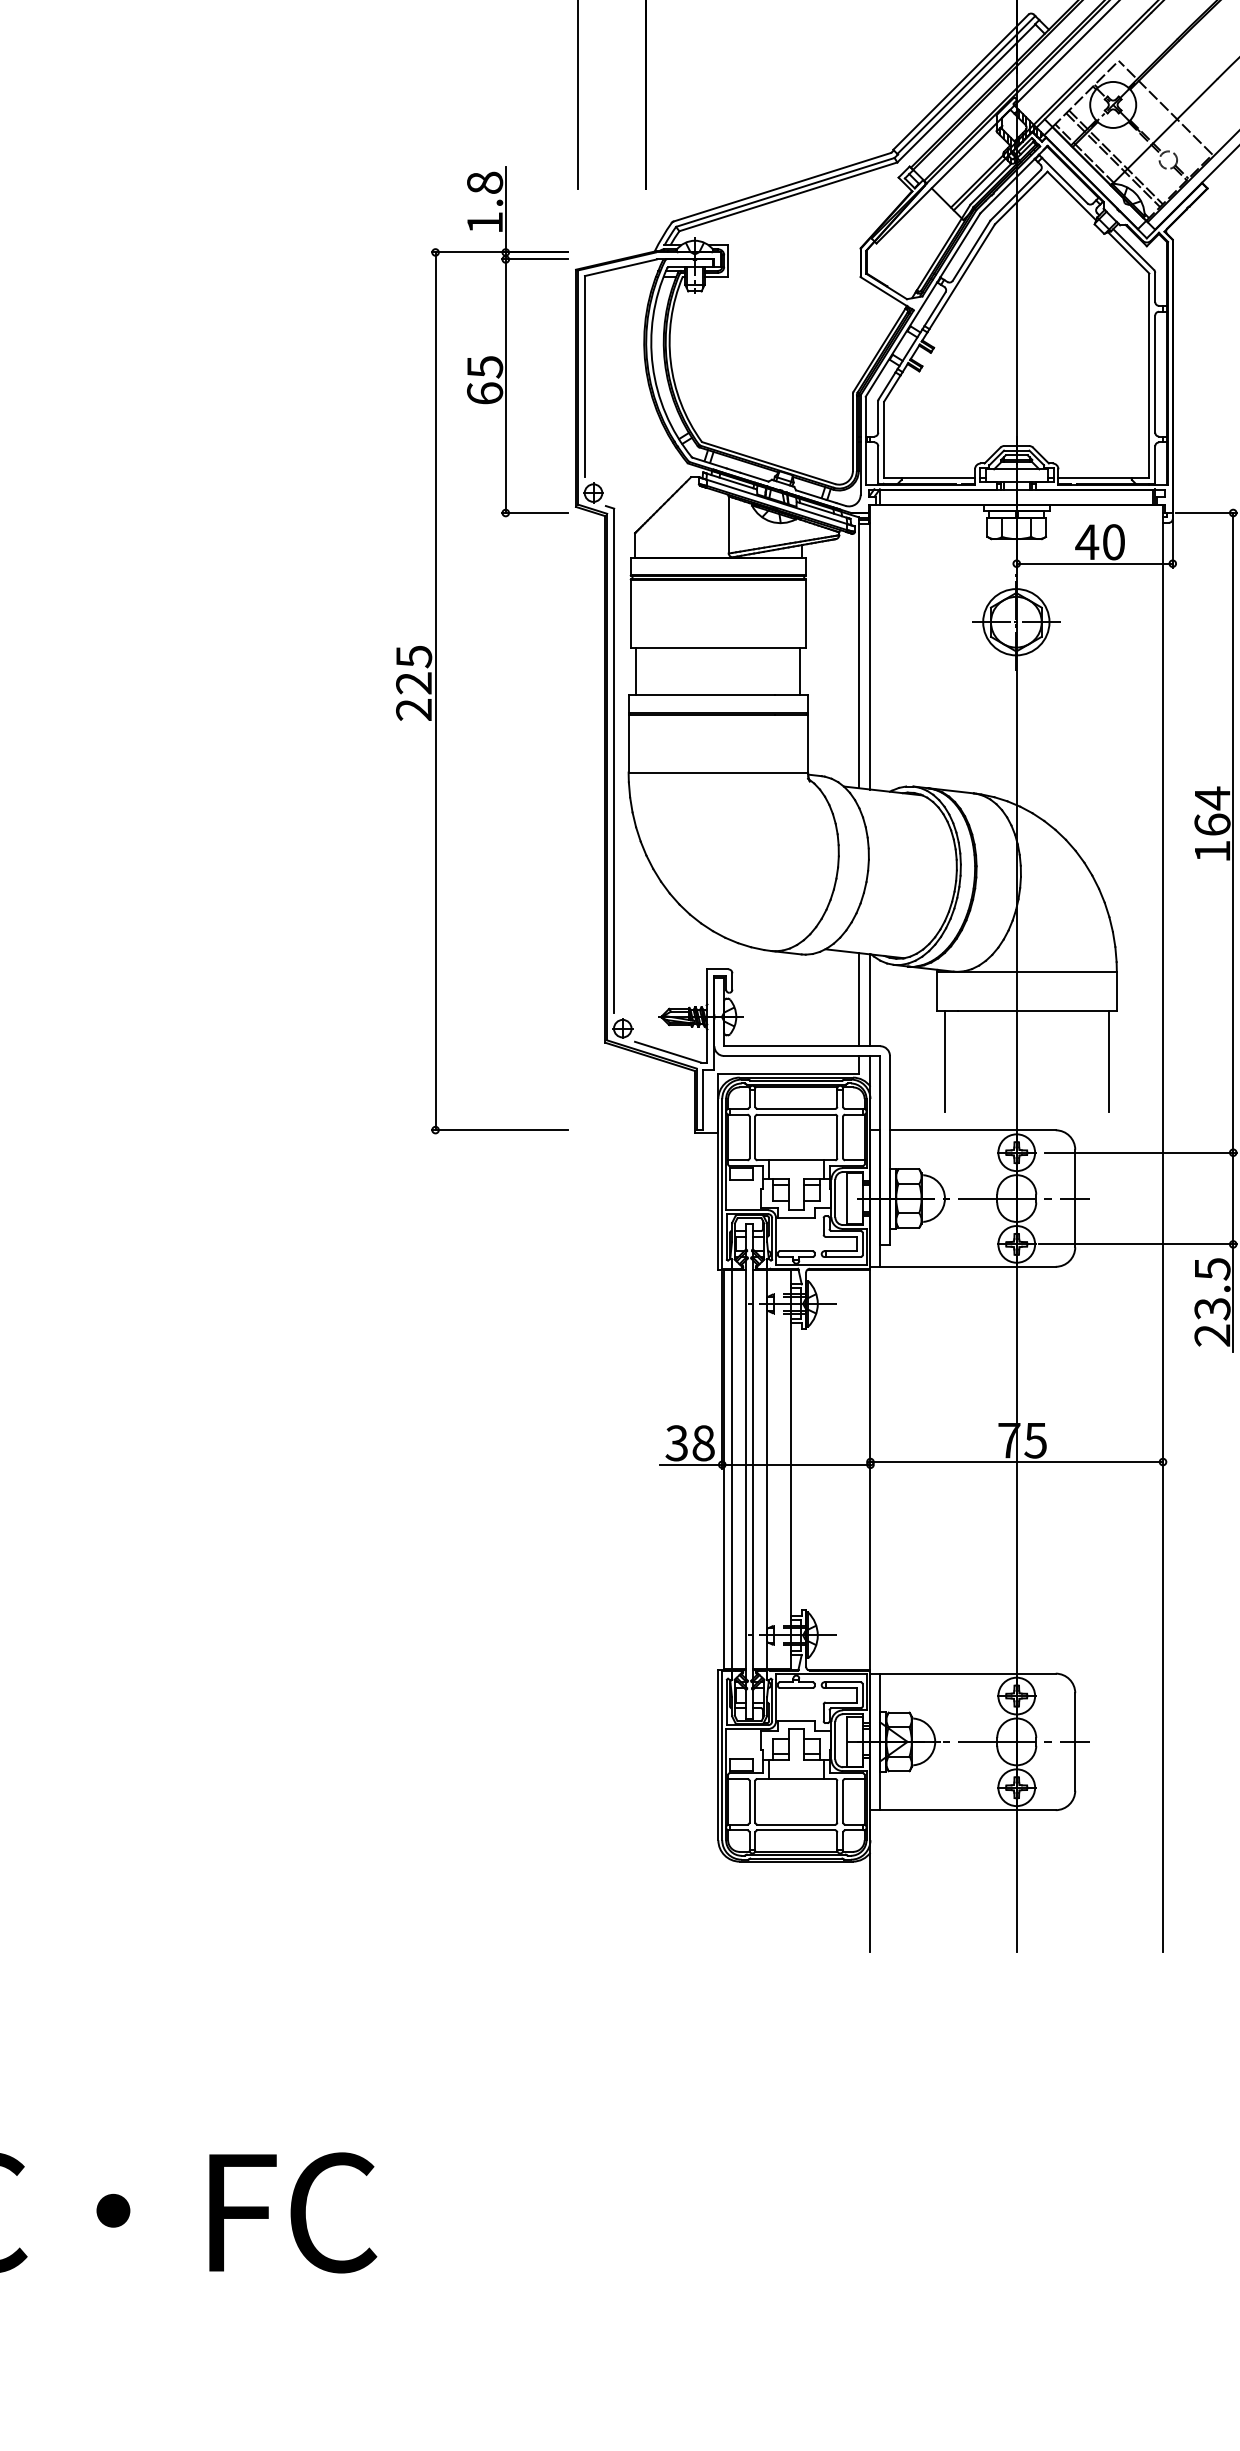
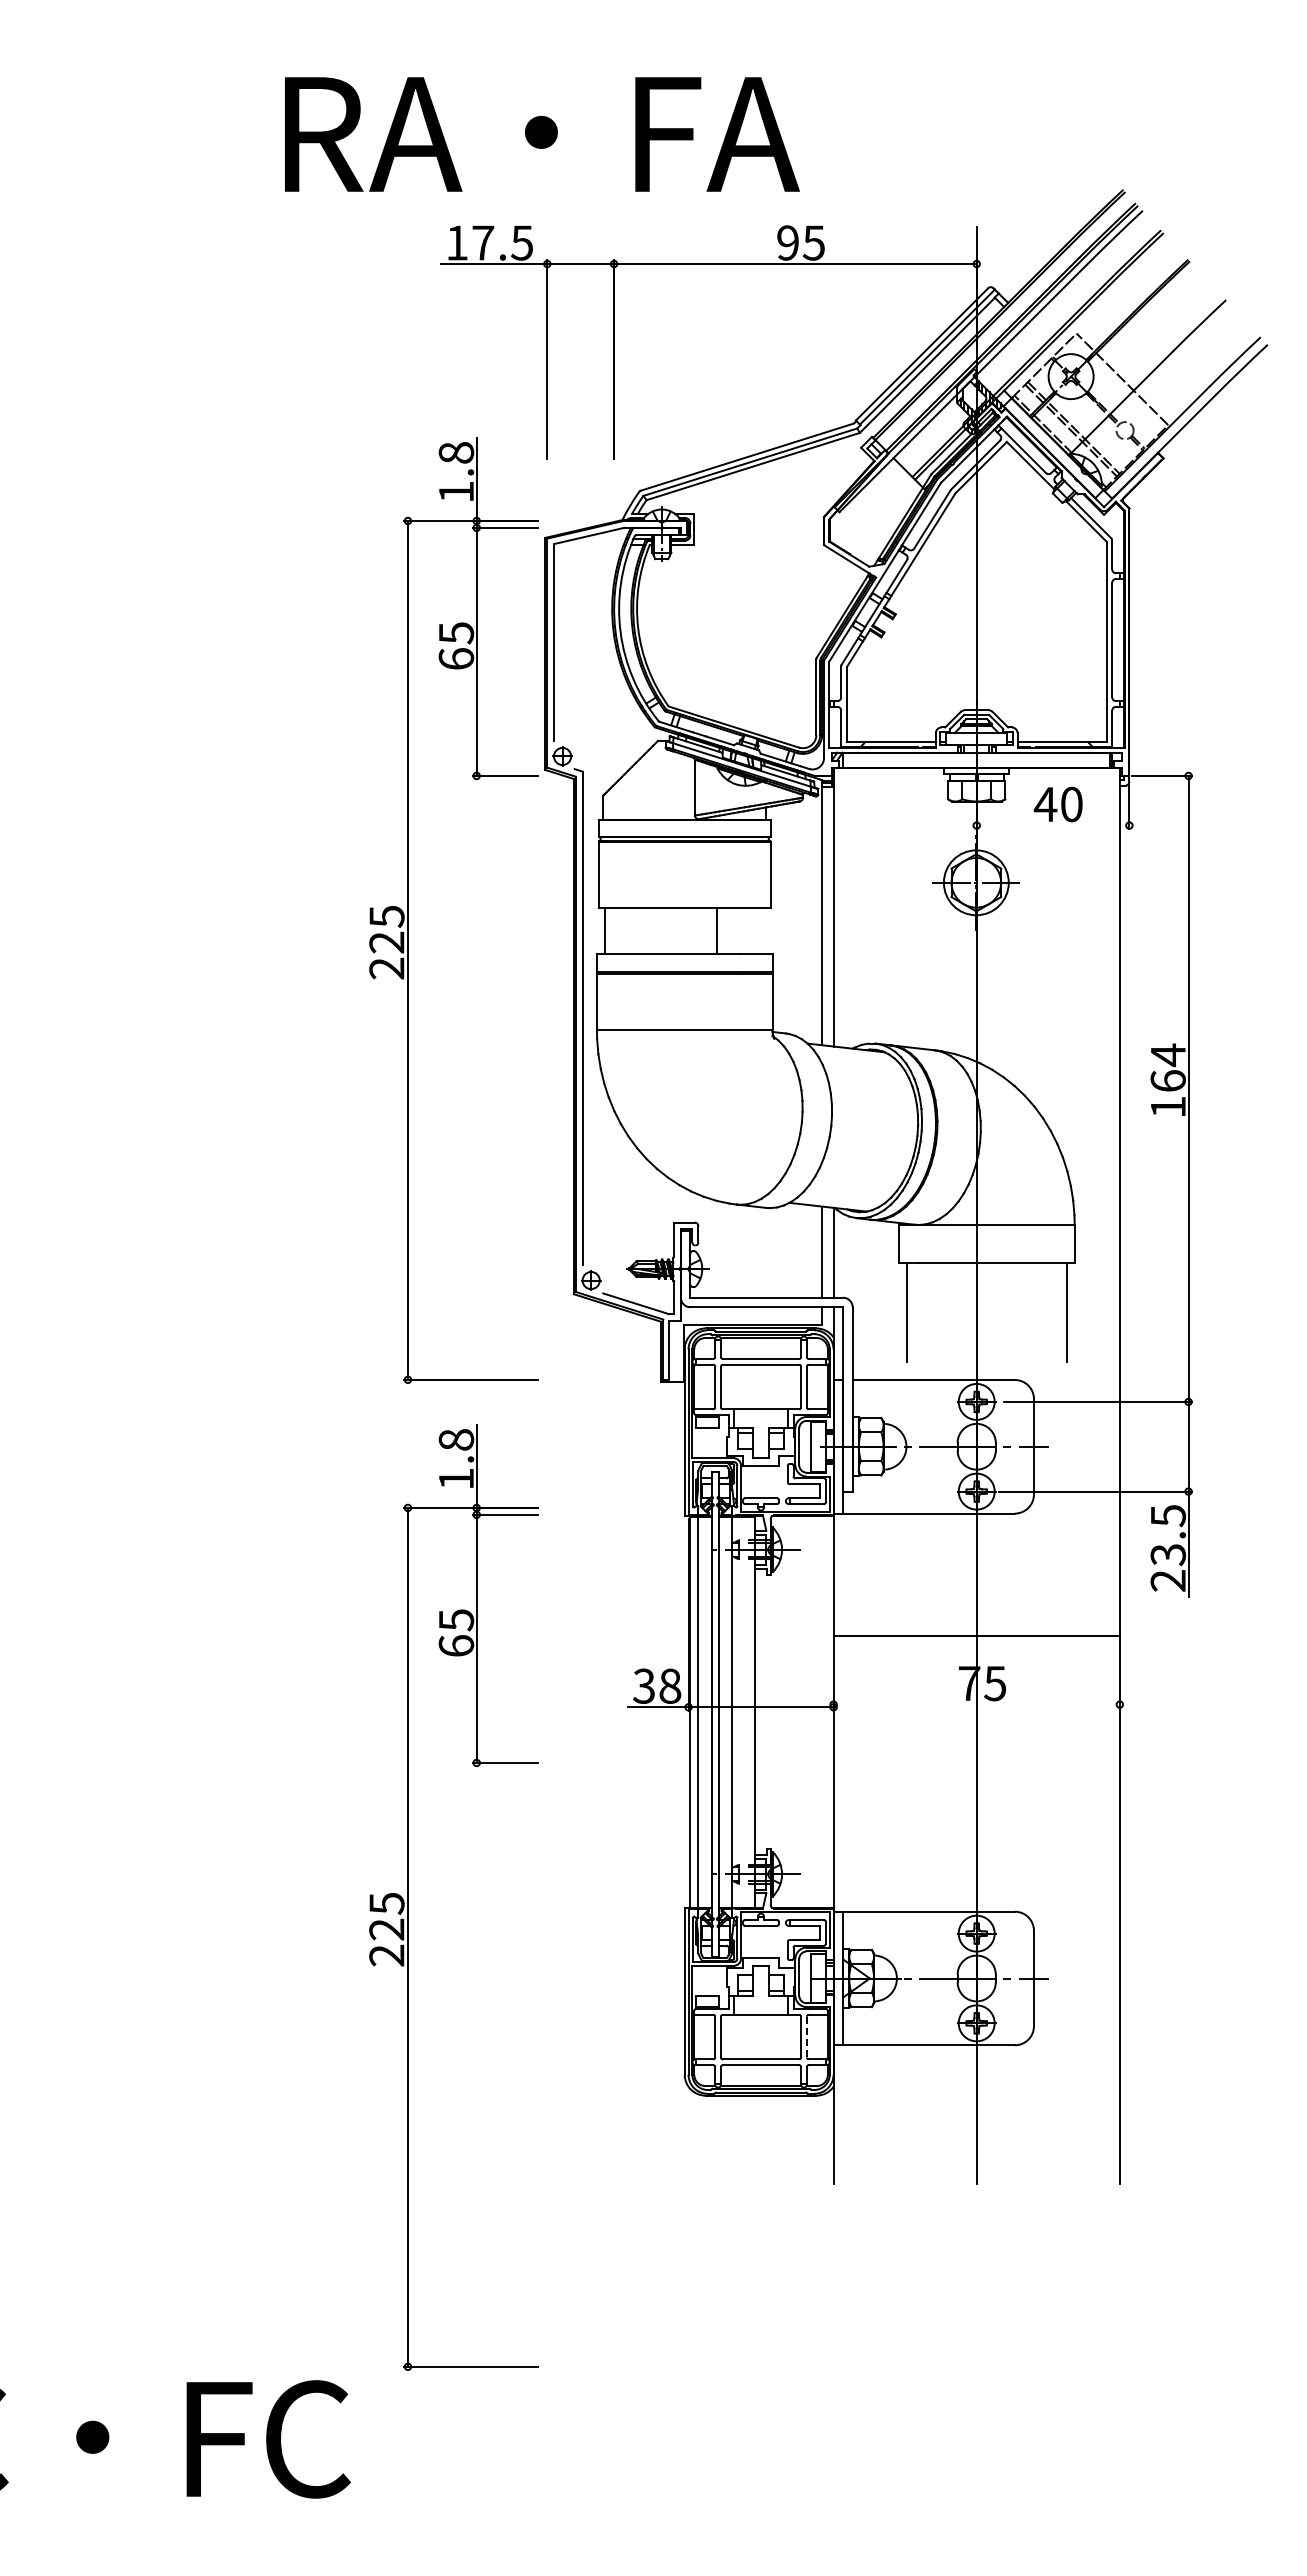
line: (1094, 563) -> (1052, 825), removed
line: (799, 670) -> (716, 930), moved
line: (1016, 1461) -> (976, 1635), moved
part: (436, 1659) -> (408, 1897), added
line: (842, 1802) -> (806, 2037), solid -> dashed

